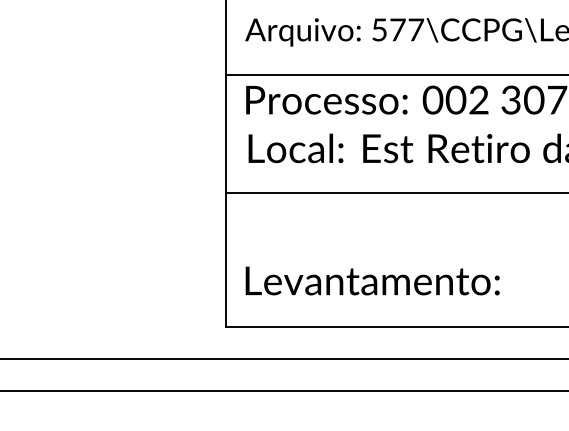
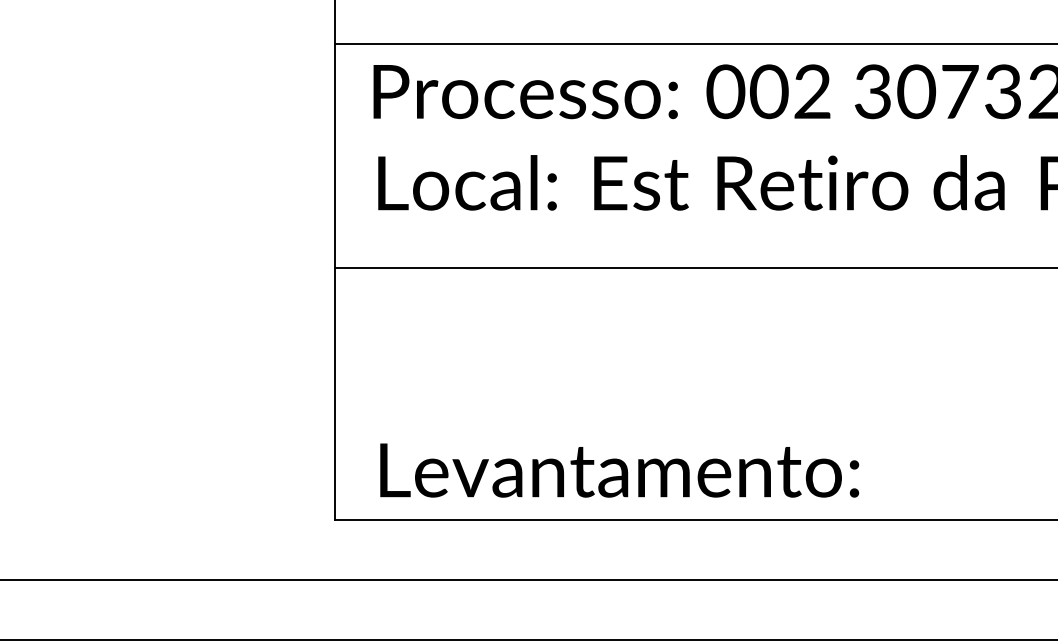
text: (372, 280) -> (619, 469), moved

